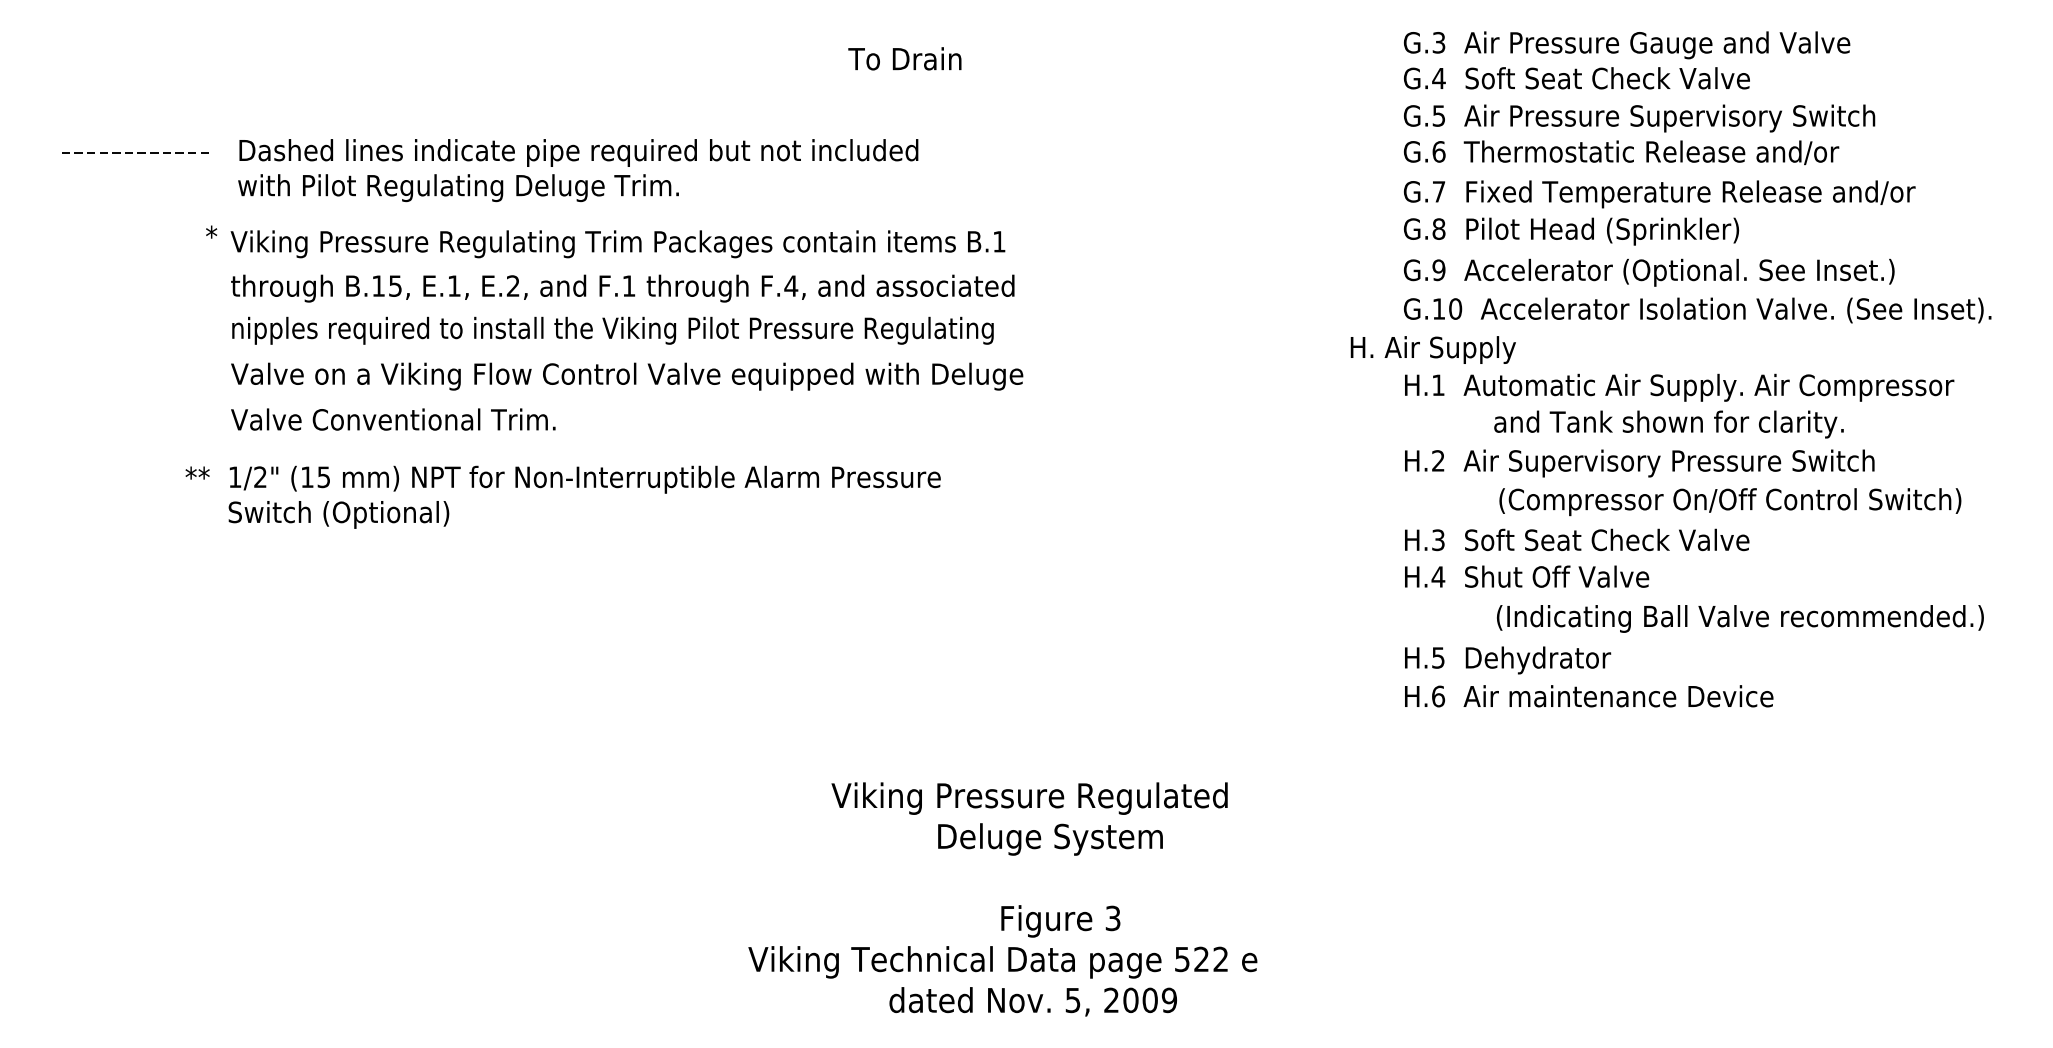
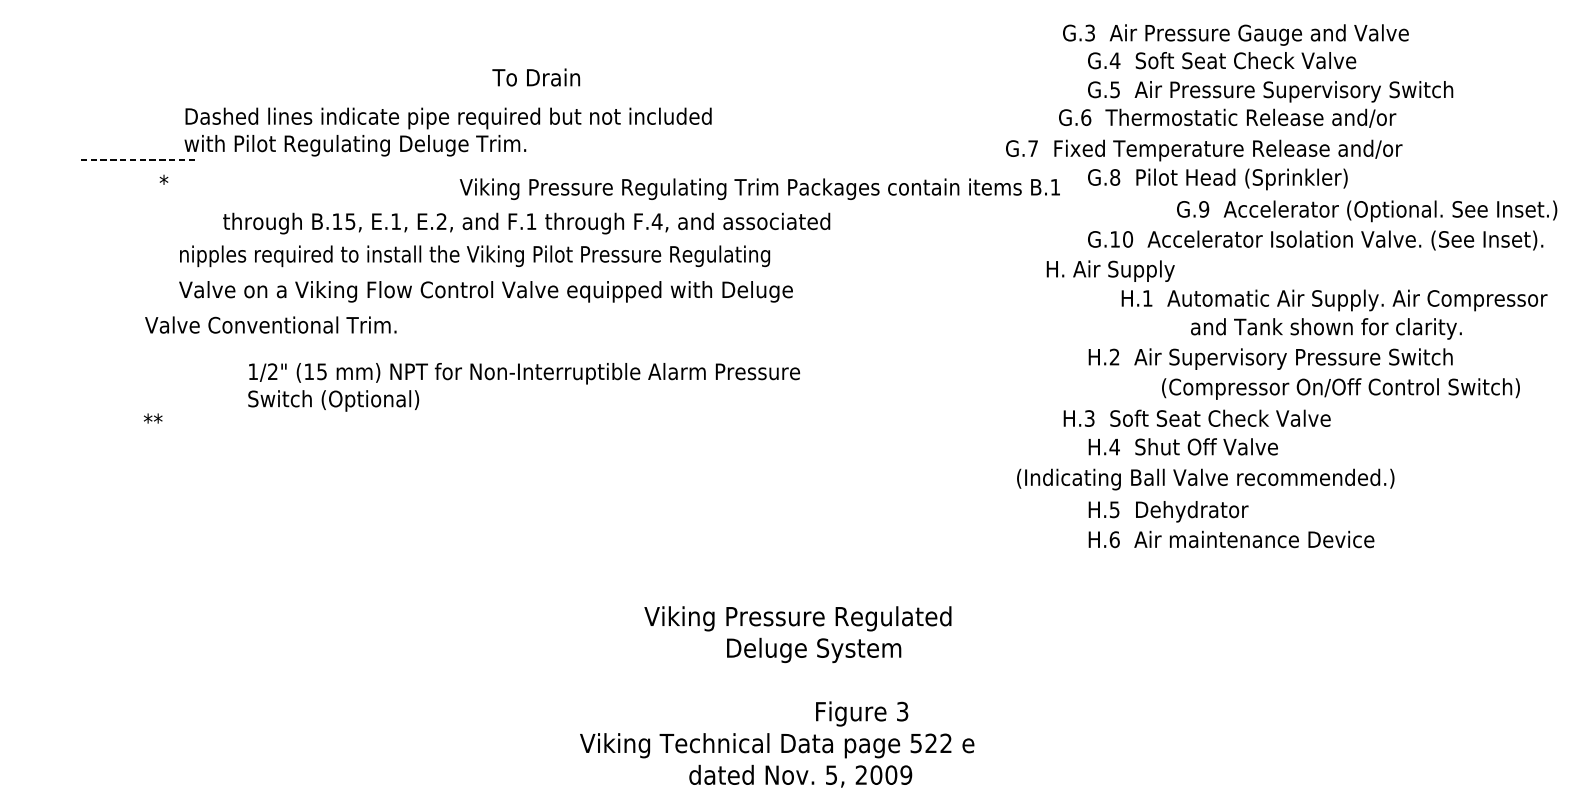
text: (1626, 44) -> (1235, 34), moved
text: (905, 58) -> (536, 77), moved
line: (132, 151) -> (135, 159), moved
text: (1621, 151) -> (1227, 117), moved
text: (1660, 194) -> (1204, 150), moved
text: (617, 243) -> (759, 188), moved
text: (1649, 273) -> (1367, 211), moved
text: (622, 288) -> (526, 223), moved
text: (1679, 405) -> (1334, 314), moved
text: (392, 418) -> (270, 324), moved
text: (198, 473) -> (153, 418), moved
text: (585, 497) -> (524, 387), moved
text: (1576, 538) -> (1196, 417), moved
text: (1740, 618) -> (1205, 479), moved
text: (1061, 920) -> (862, 713), moved

